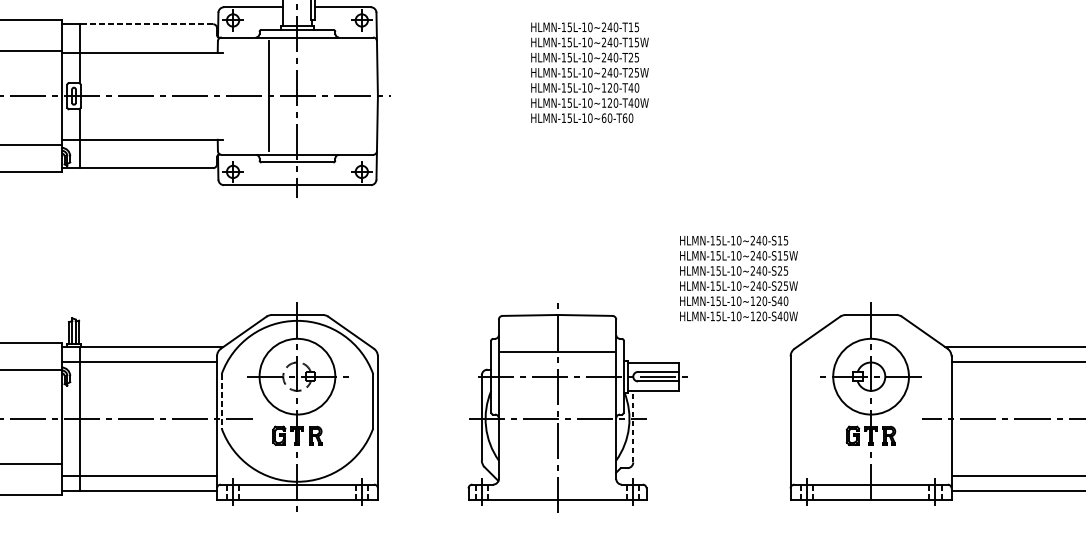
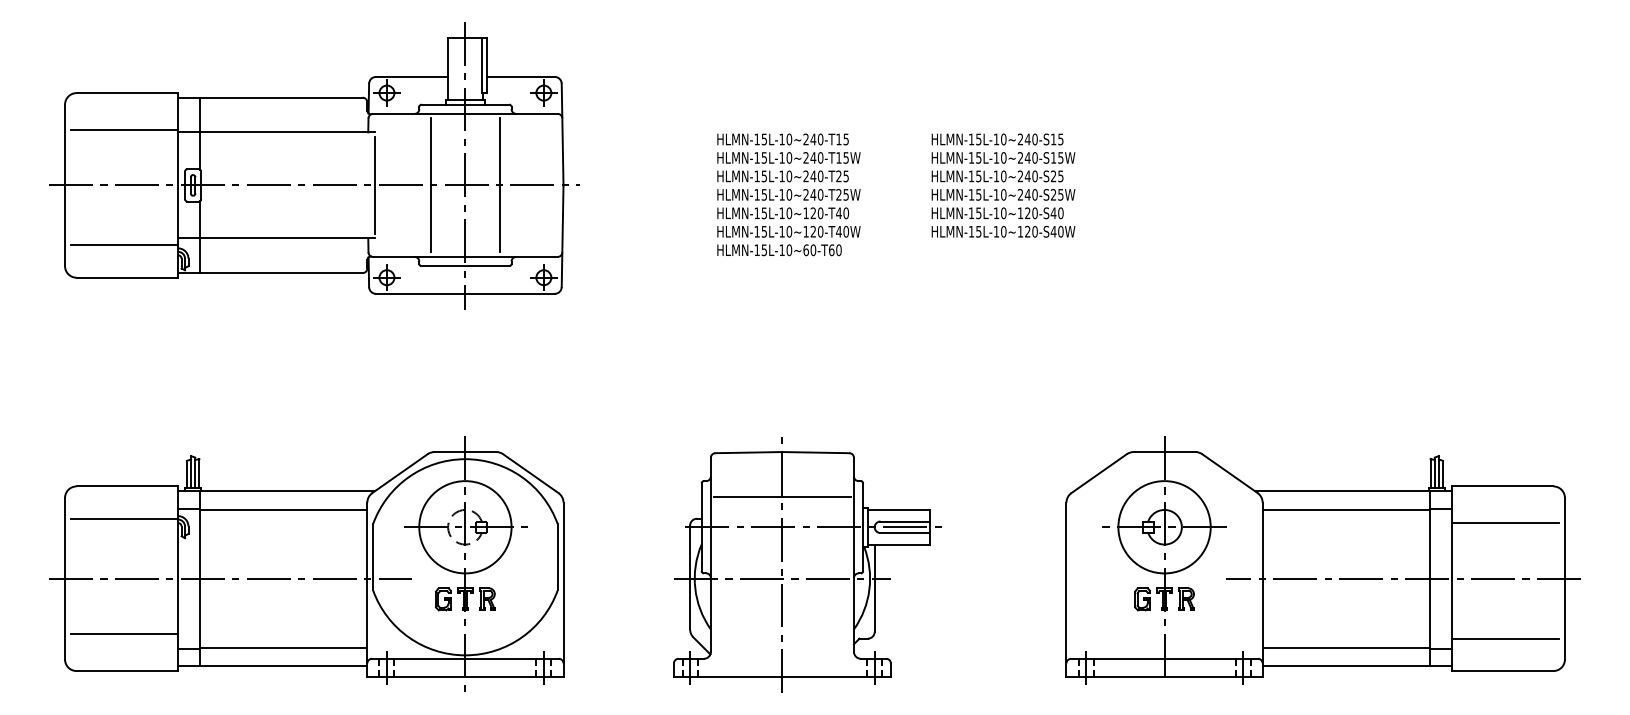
line: (145, 24) -> (280, 97), dashed -> solid
text: (589, 72) -> (788, 194), moved
line: (223, 95) -> (375, 184), added
line: (326, 96) -> (500, 185), added
text: (738, 278) -> (1003, 185), moved
line: (222, 401) -> (373, 557), dashed -> solid
line: (633, 426) -> (874, 588), dashed -> solid

